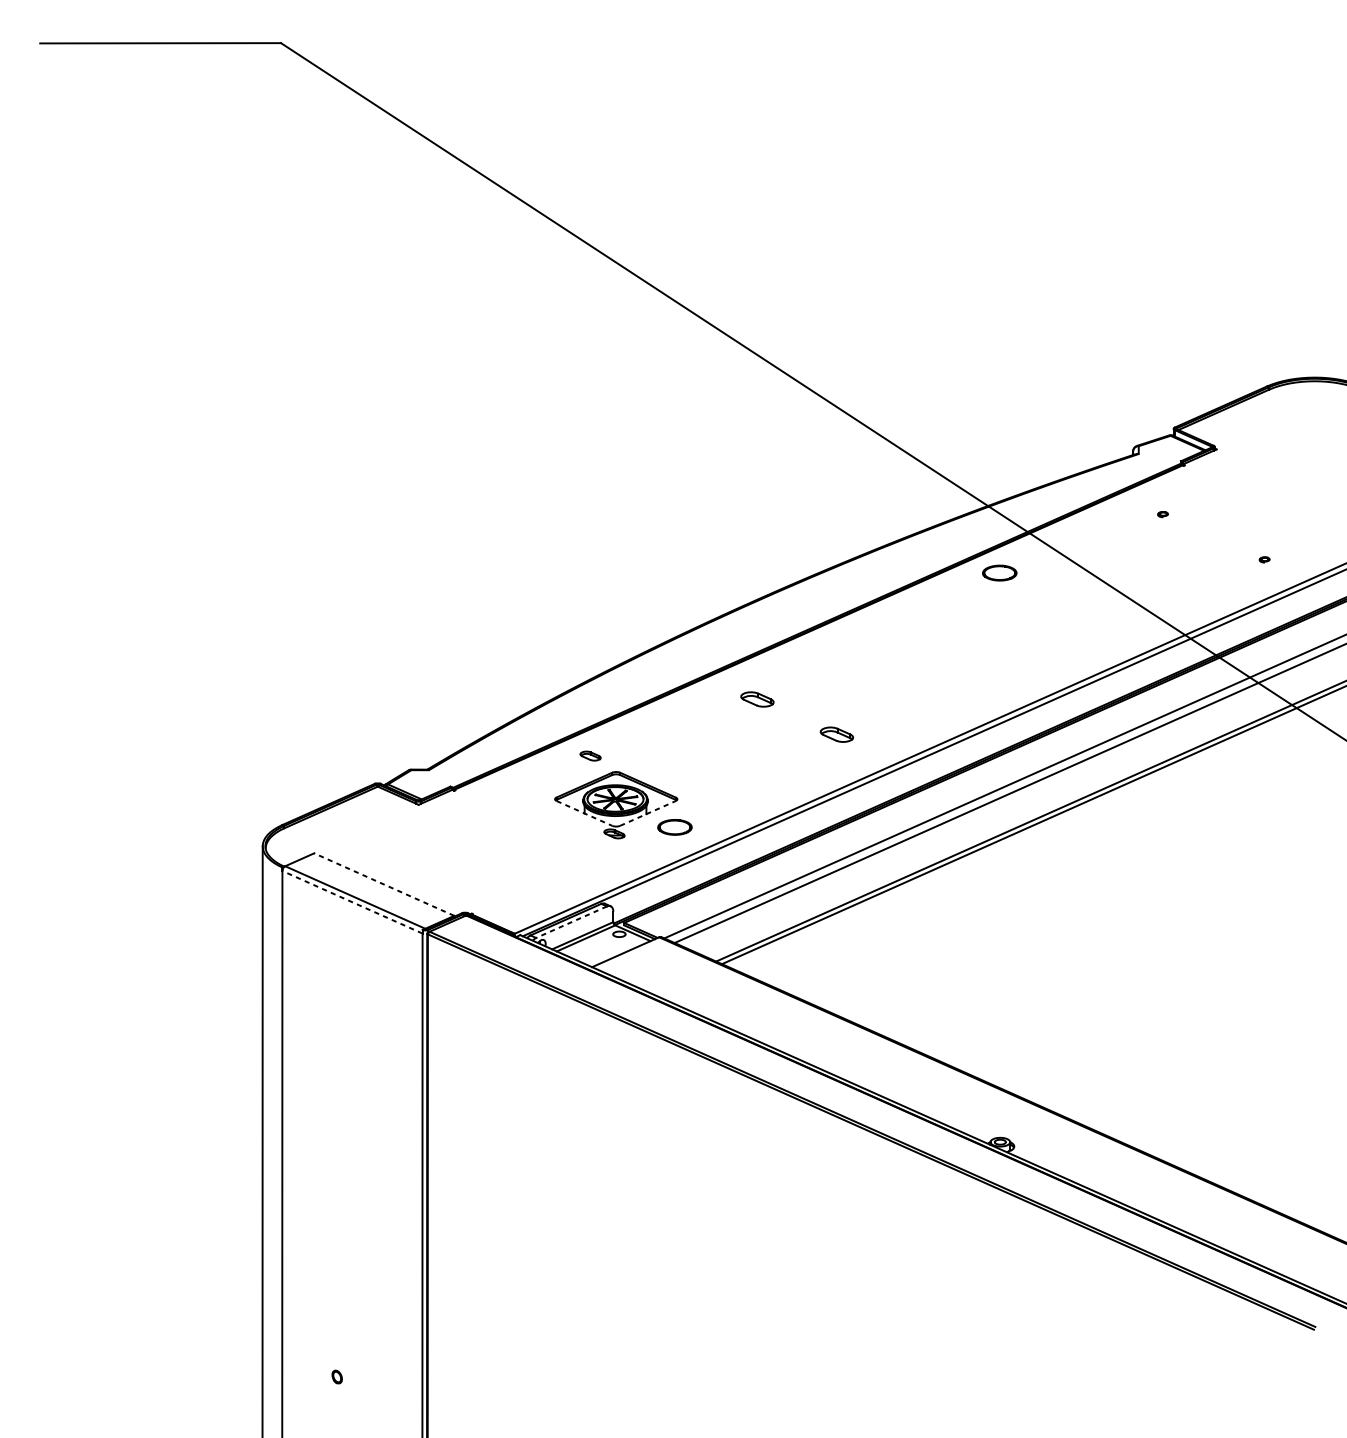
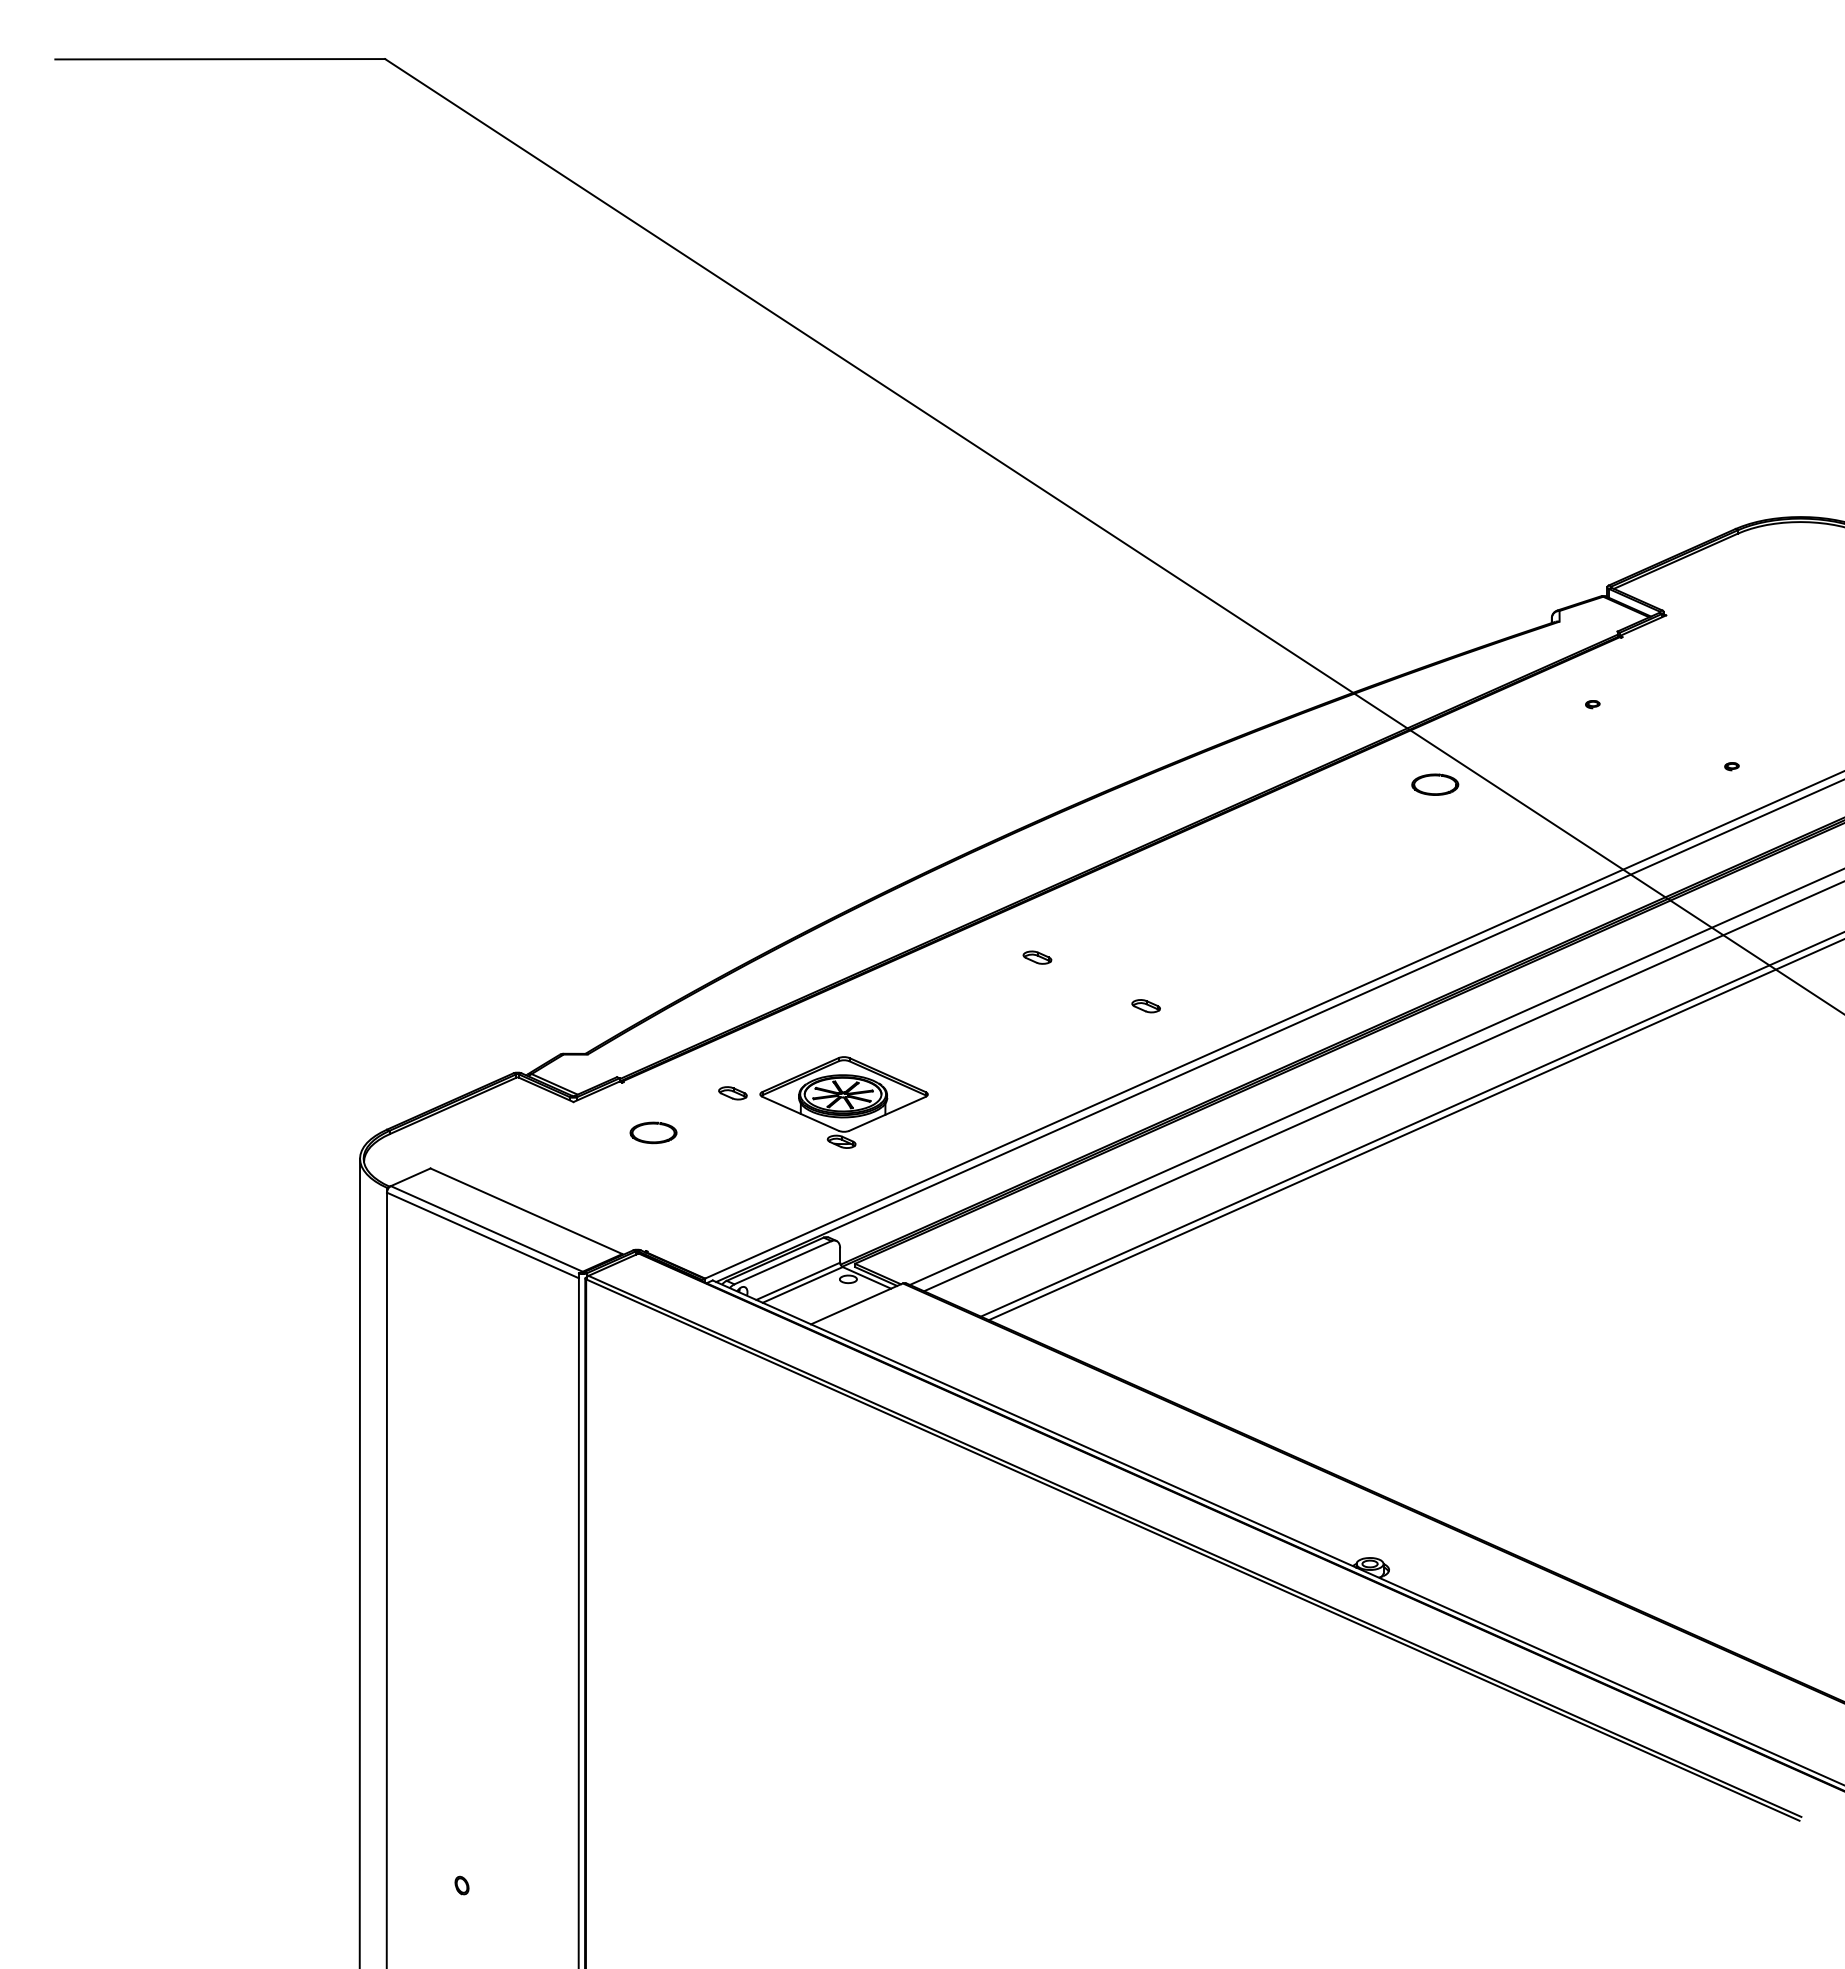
part: (999, 572) -> (1435, 784), moved
part: (757, 699) -> (1037, 957), size x0.62
part: (836, 735) -> (1145, 1006), size x0.62
part: (590, 756) -> (732, 1093), moved
line: (584, 813) -> (800, 1113), dashed -> solid
line: (647, 813) -> (887, 1113), dashed -> solid
part: (674, 827) -> (653, 1132), moved
line: (384, 884) -> (526, 1211), dashed -> solid
line: (352, 902) -> (482, 1235), dashed -> solid
line: (571, 922) -> (782, 1262), dashed -> solid

